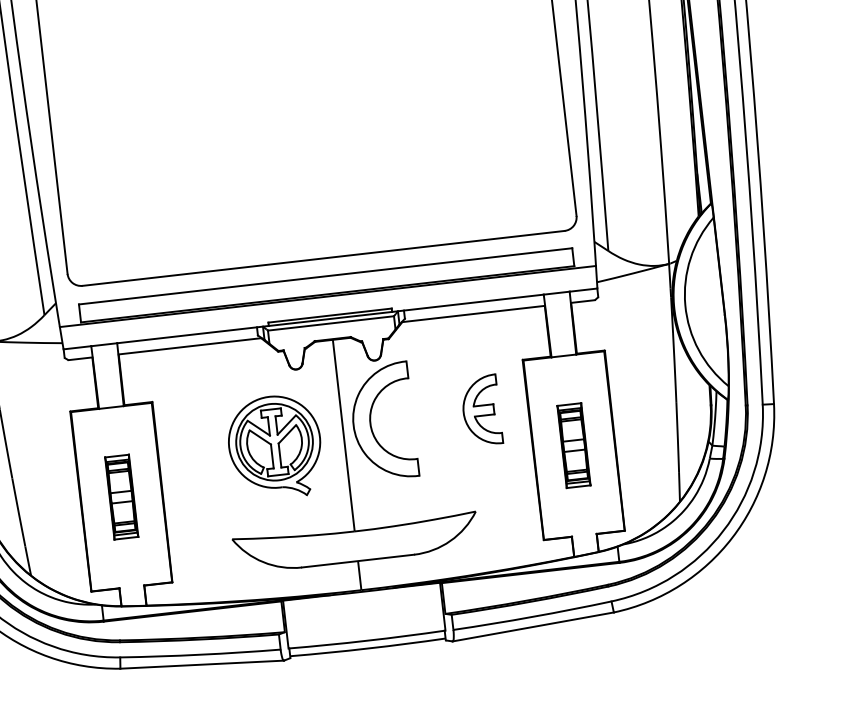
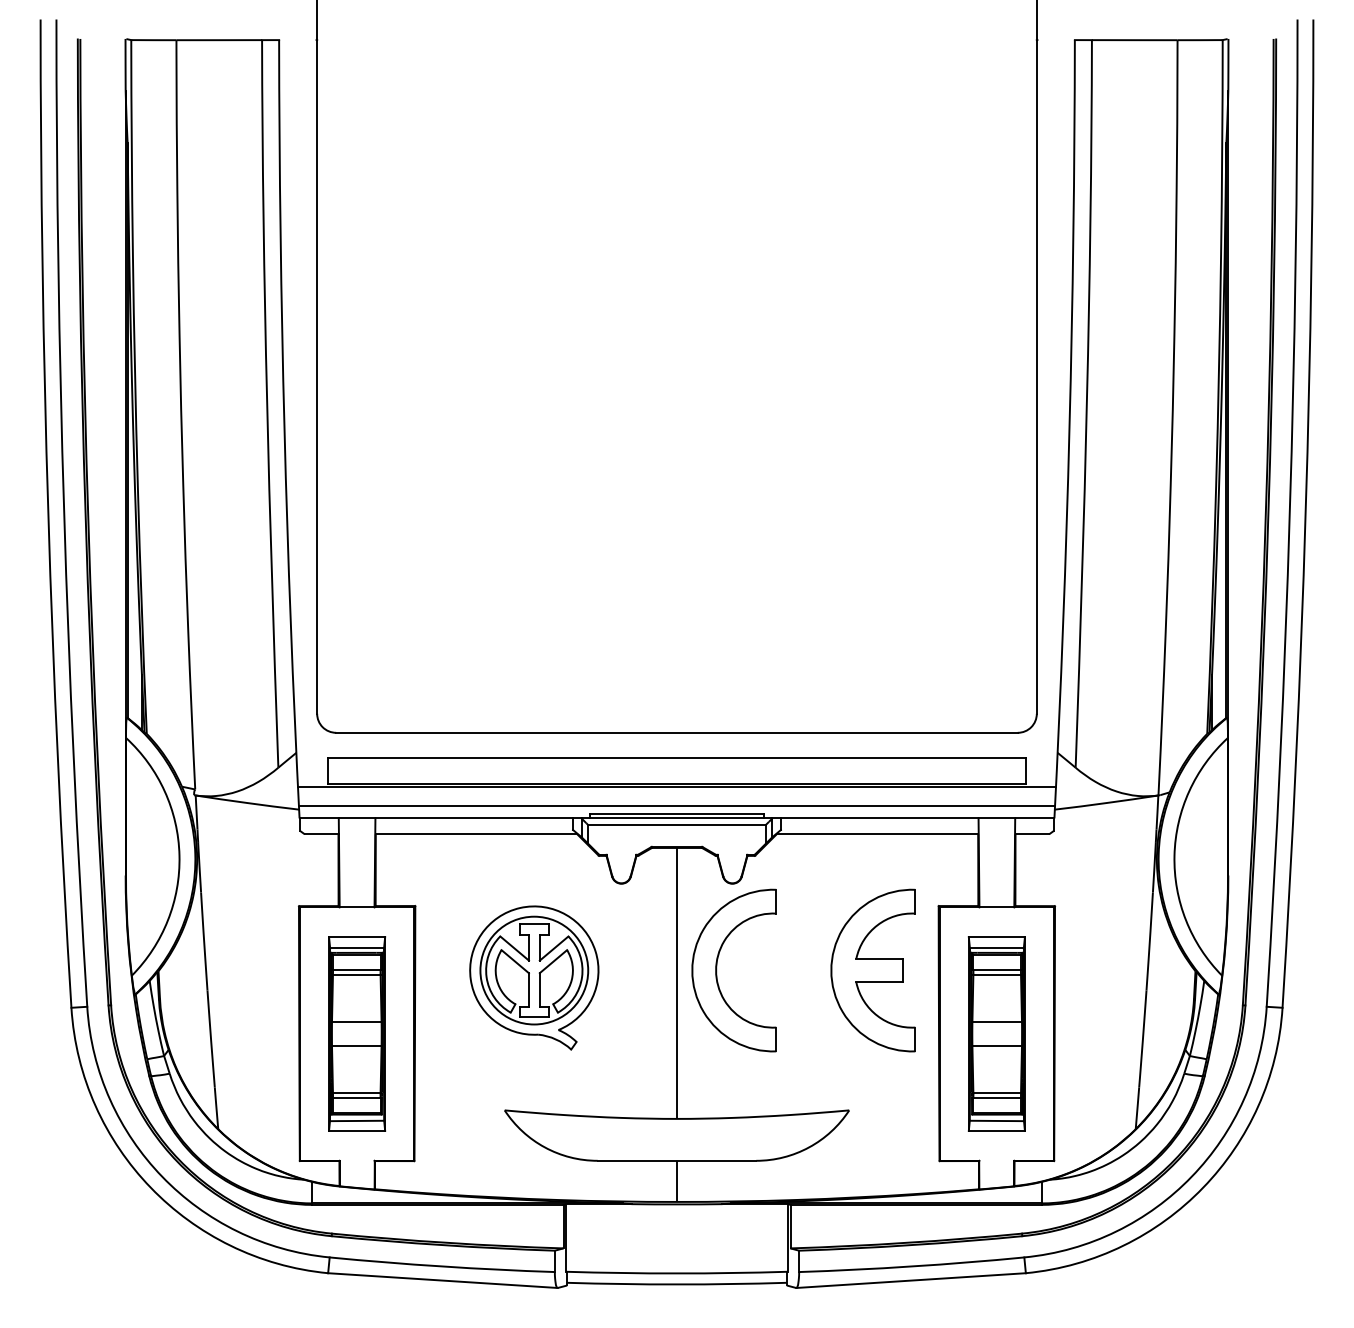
line: (329, 309) -> (676, 805), added
part: (481, 410) -> (872, 970), size x1.67
part: (573, 445) -> (996, 1033), size x1.67
part: (275, 447) -> (534, 977), moved
part: (121, 496) -> (357, 1033), size x1.67

